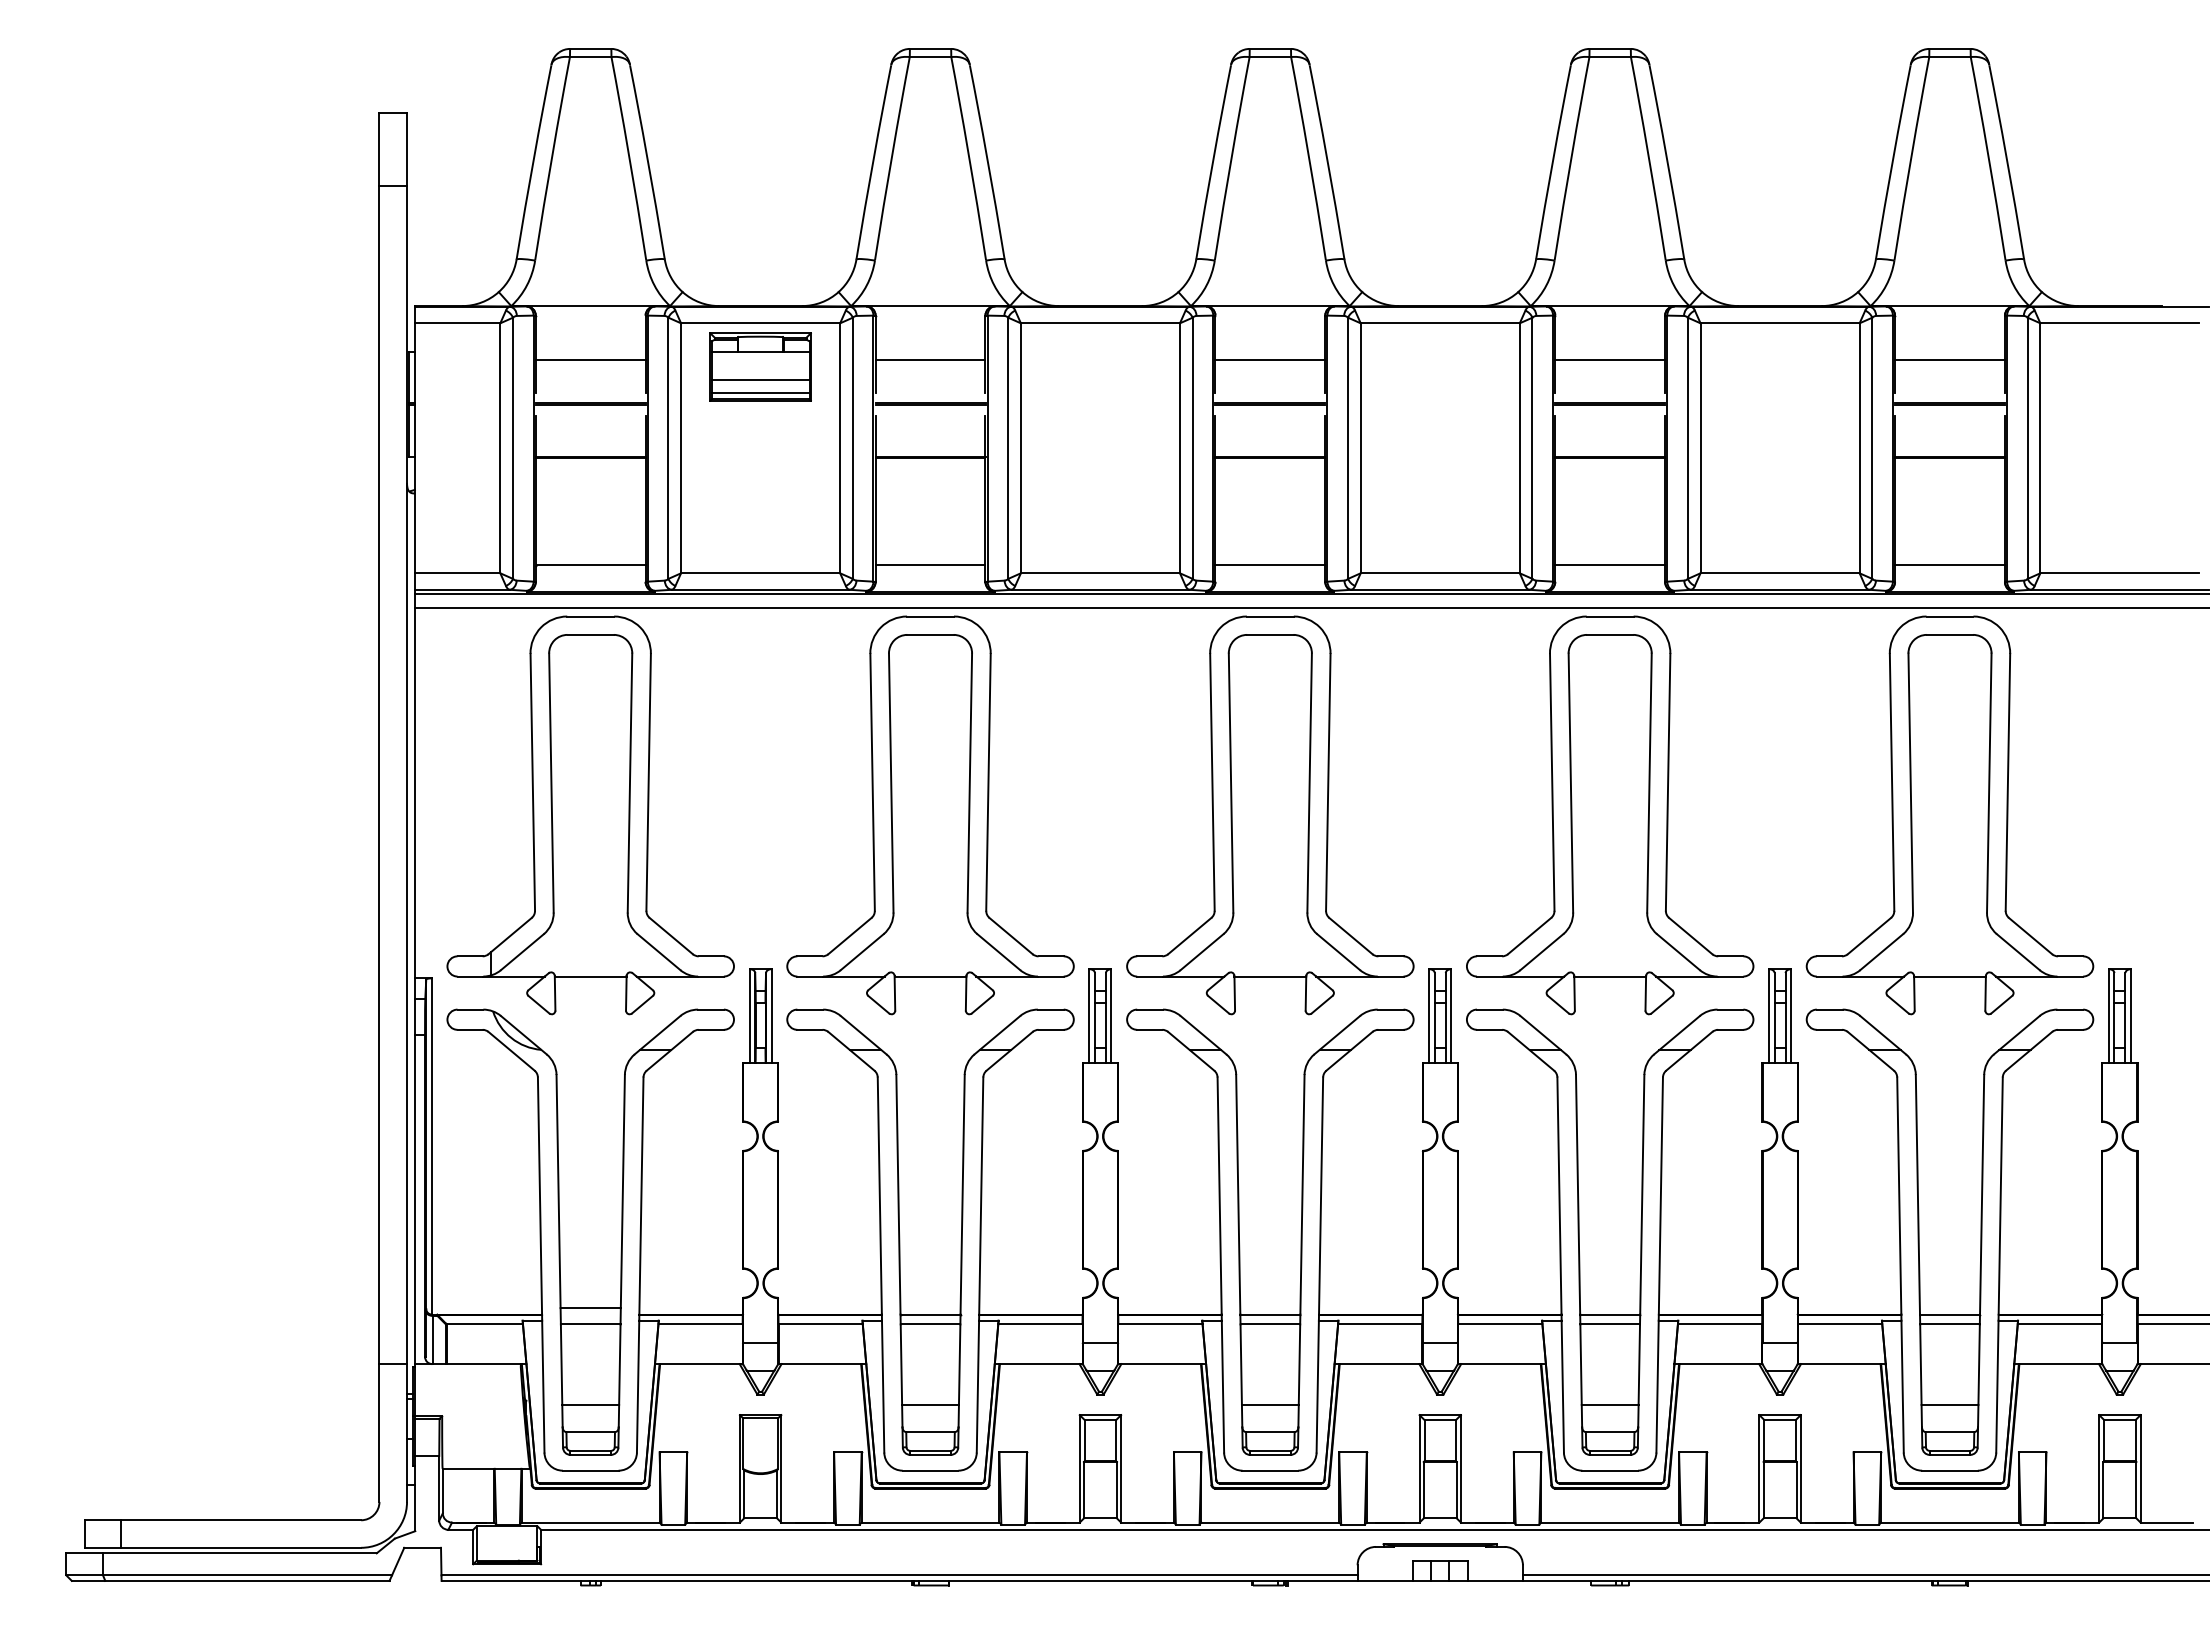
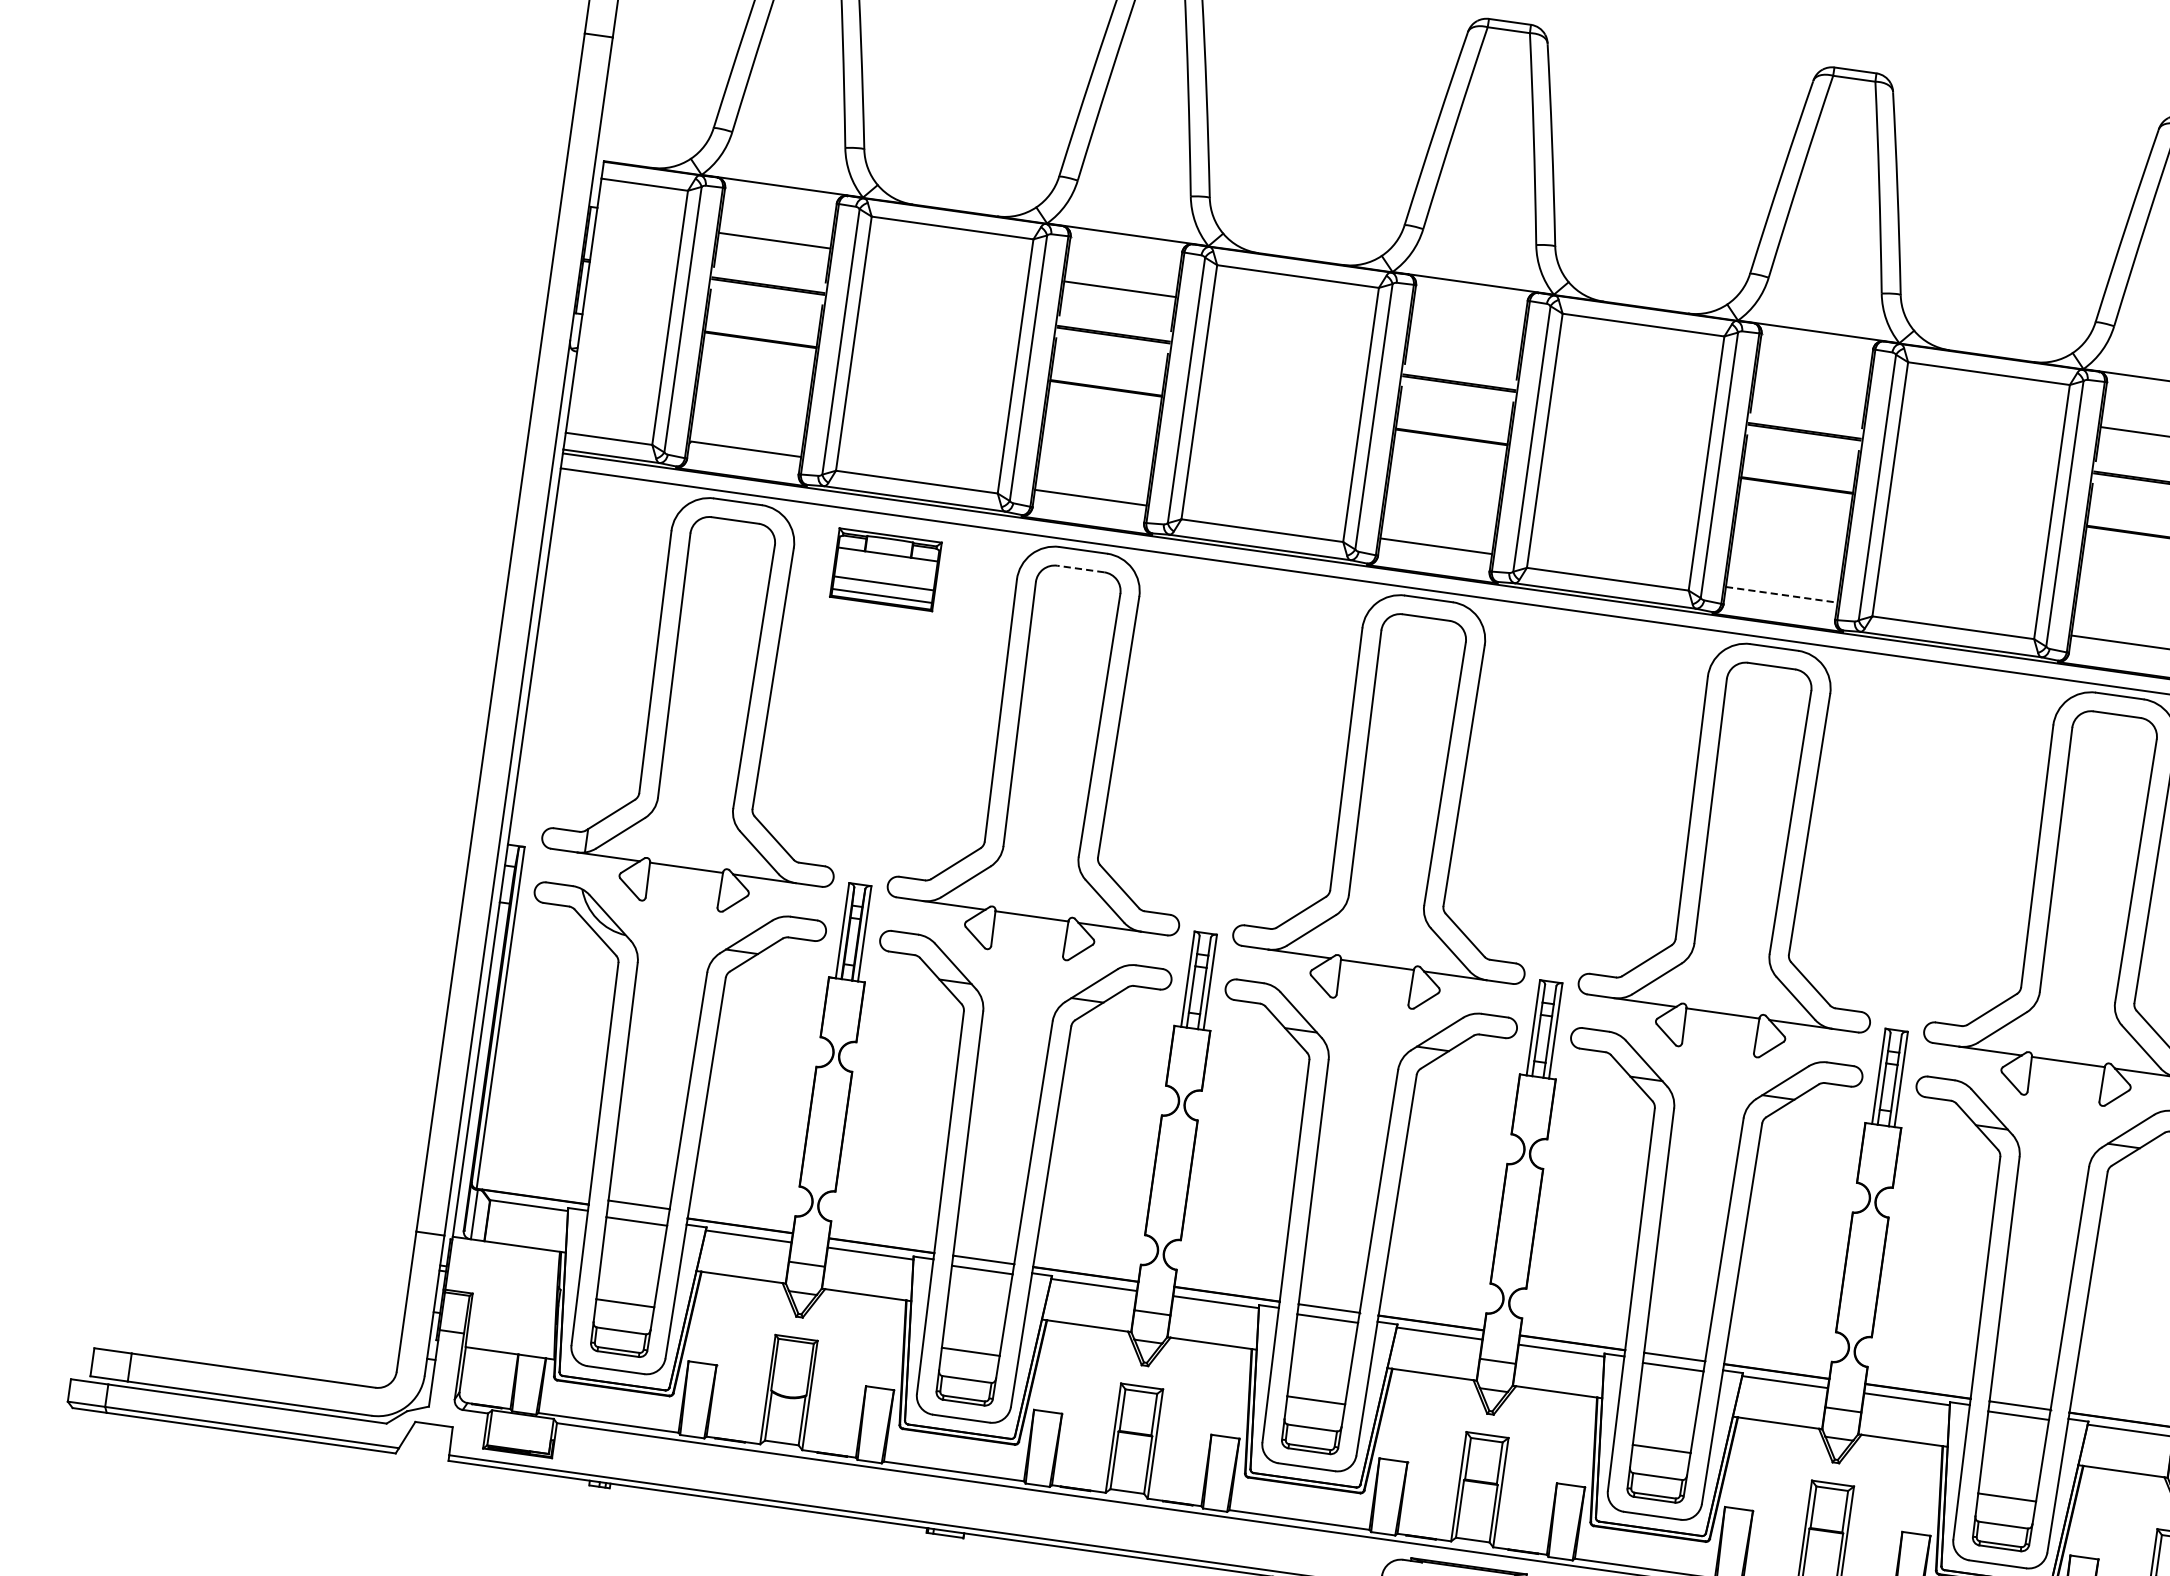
line: (1270, 359) -> (1465, 337), removed
line: (1610, 359) -> (1811, 386), removed
part: (760, 366) -> (885, 569), moved
line: (1610, 564) -> (1782, 594), solid -> dashed
line: (930, 634) -> (1080, 568), solid -> dashed

